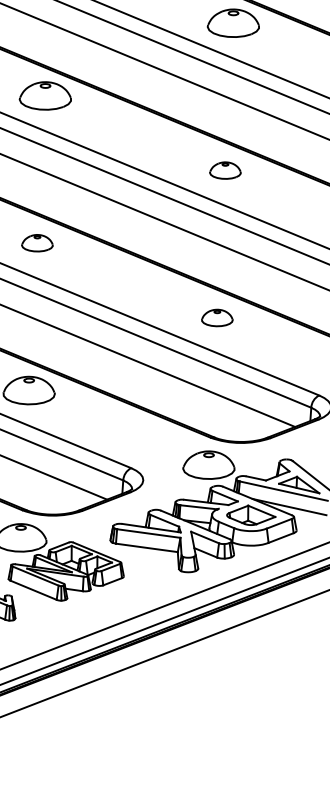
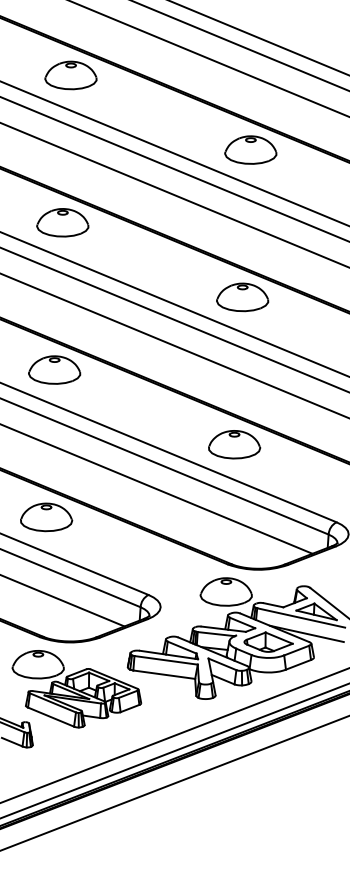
part: (225, 170) -> (242, 297), size x1.67
part: (37, 242) -> (54, 369), size x1.67
part: (217, 317) -> (234, 444), size x1.67

